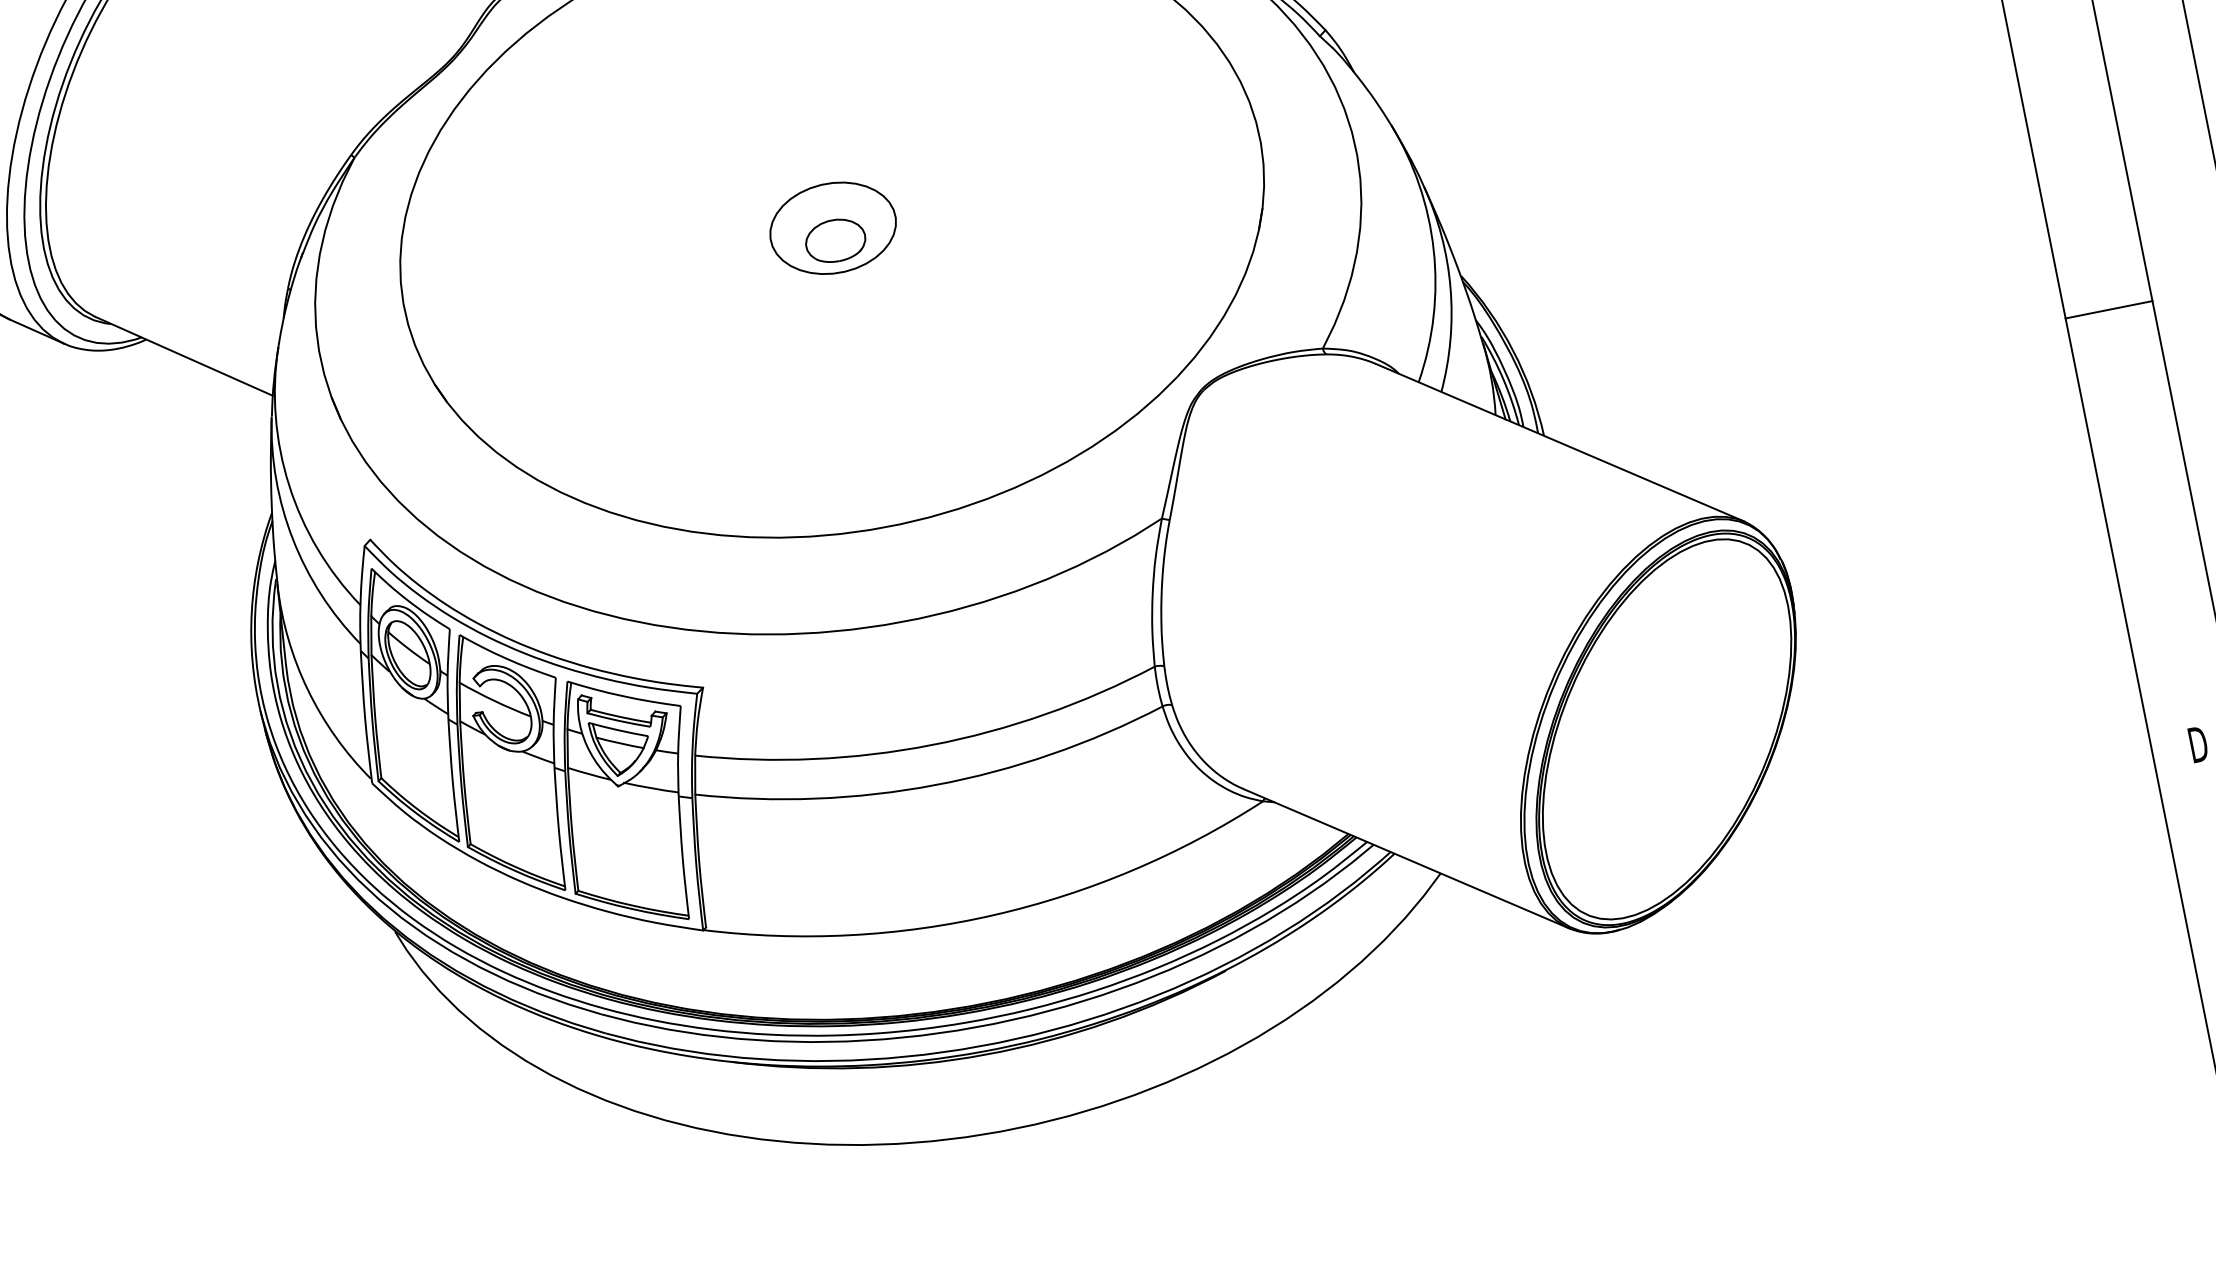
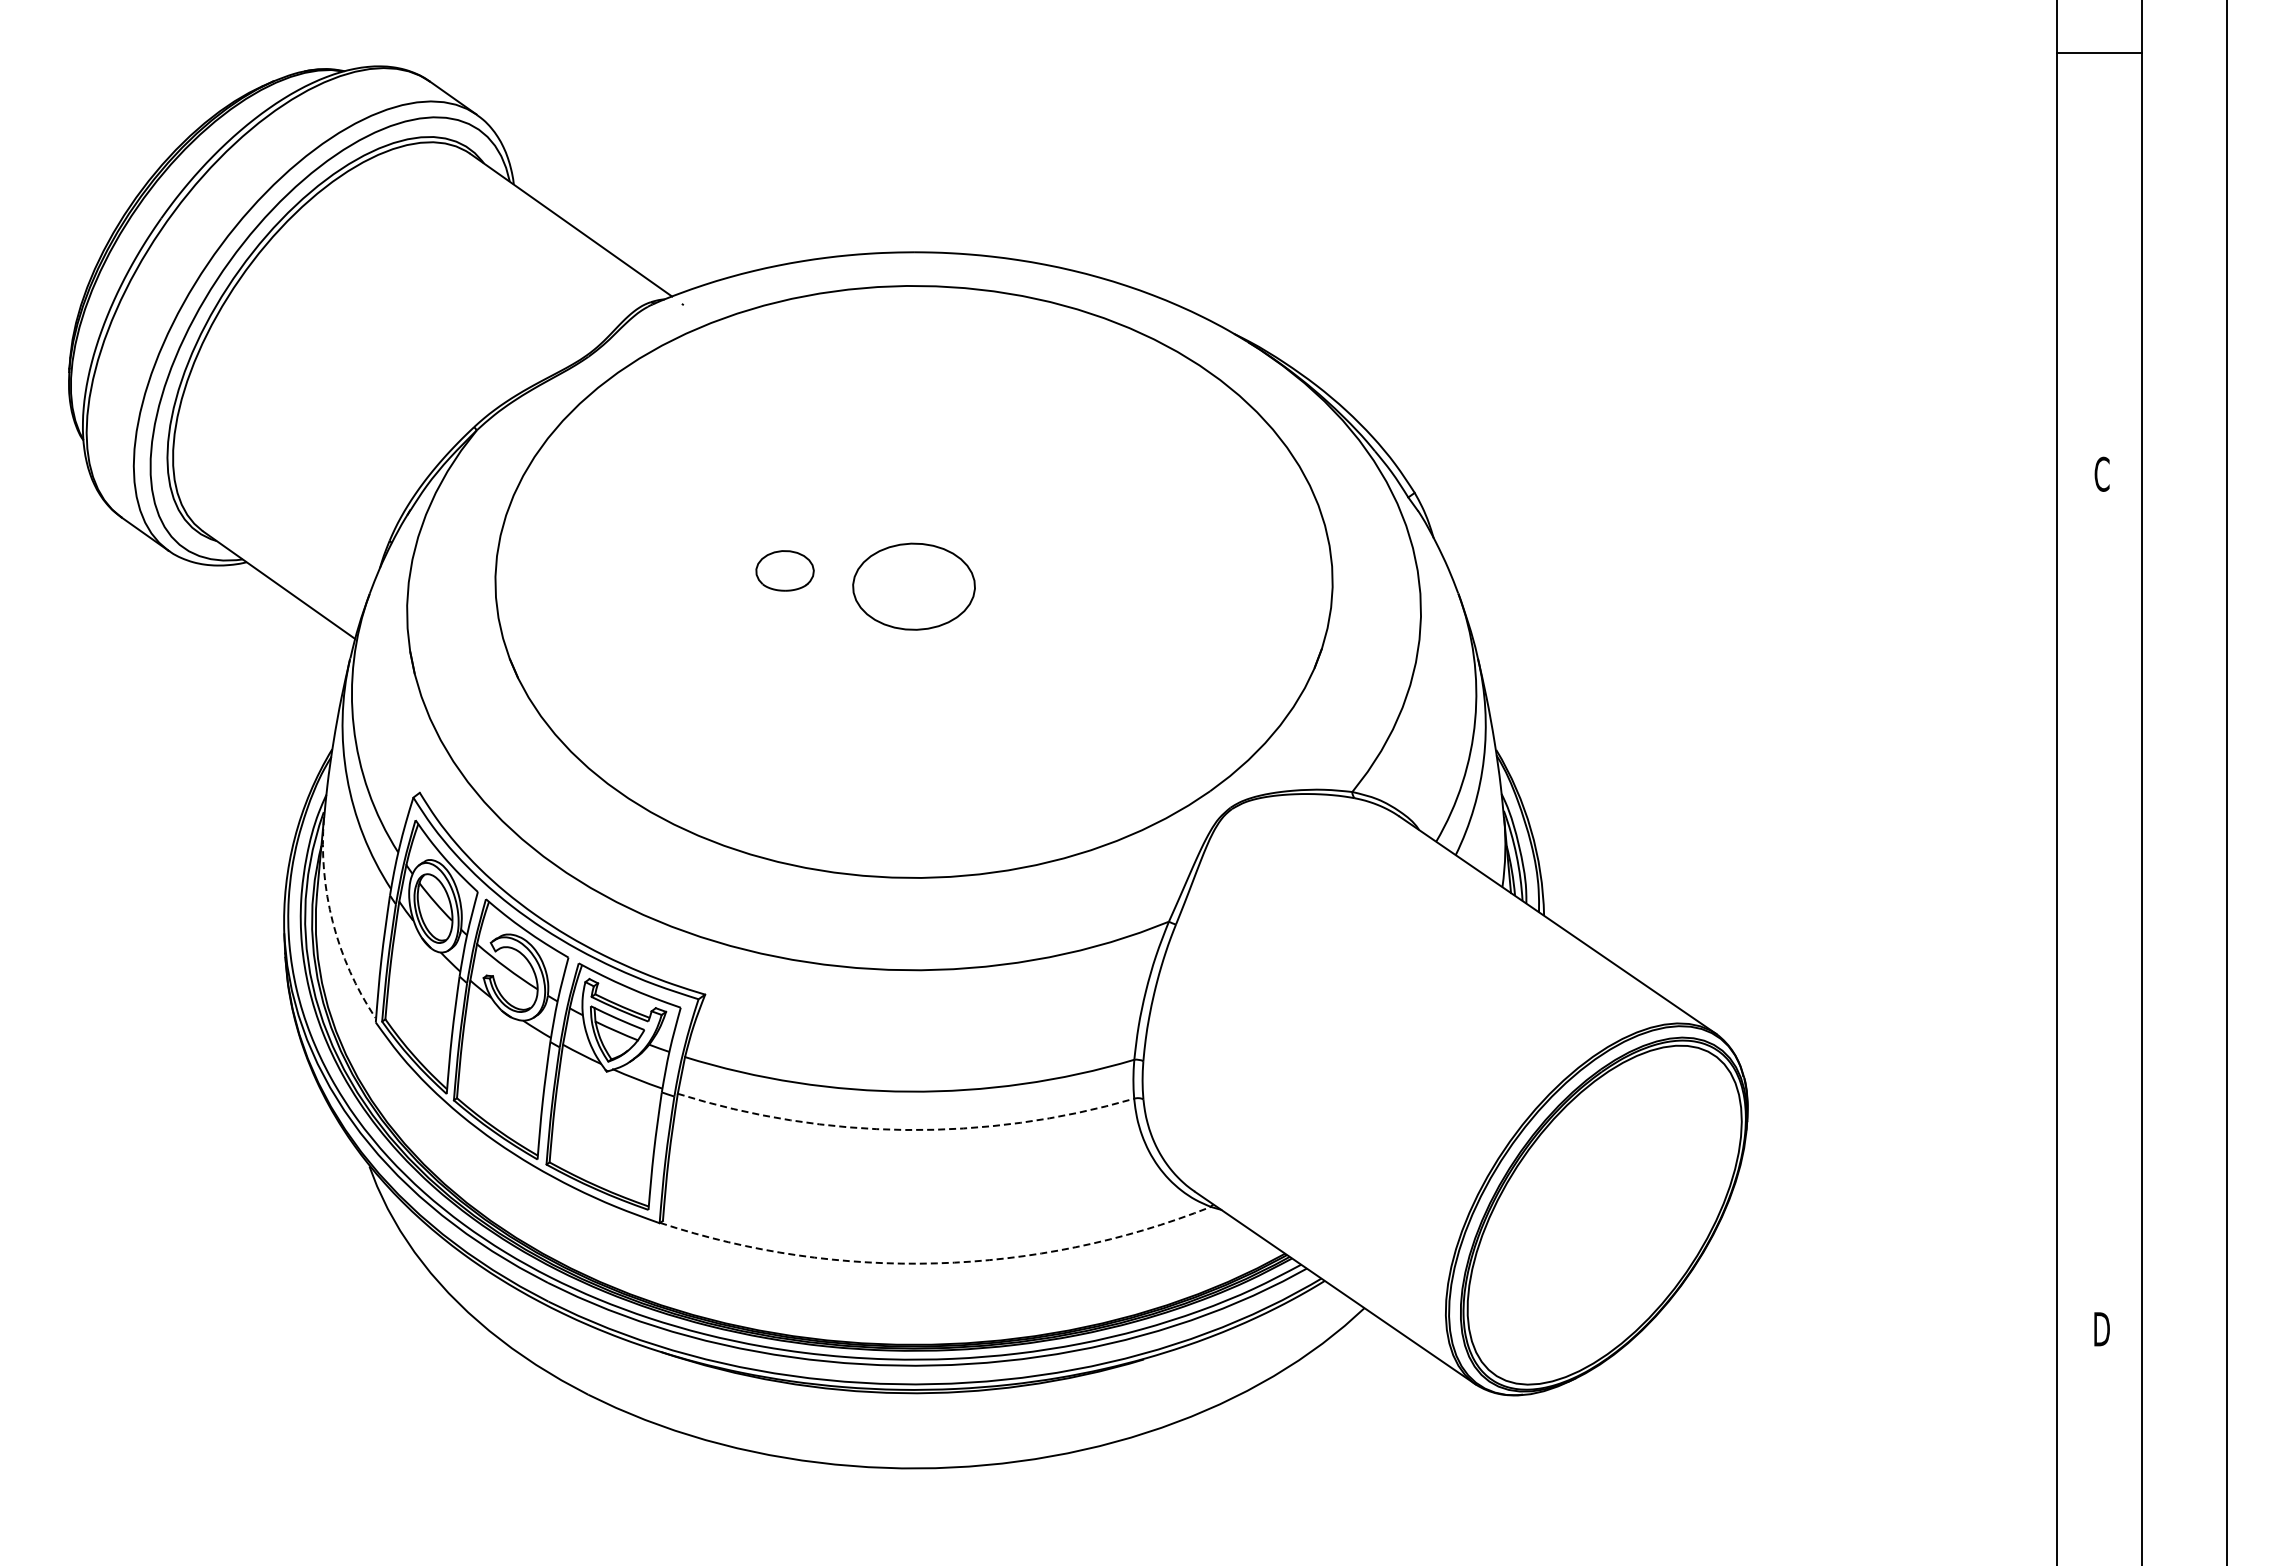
part: (834, 240) -> (784, 570), moved
line: (2108, 309) -> (2099, 903), removed
arc: (307, 690) -> (332, 922), solid -> dashed
arc: (935, 785) -> (905, 1130), solid -> dashed
arc: (994, 915) -> (936, 1263), solid -> dashed

